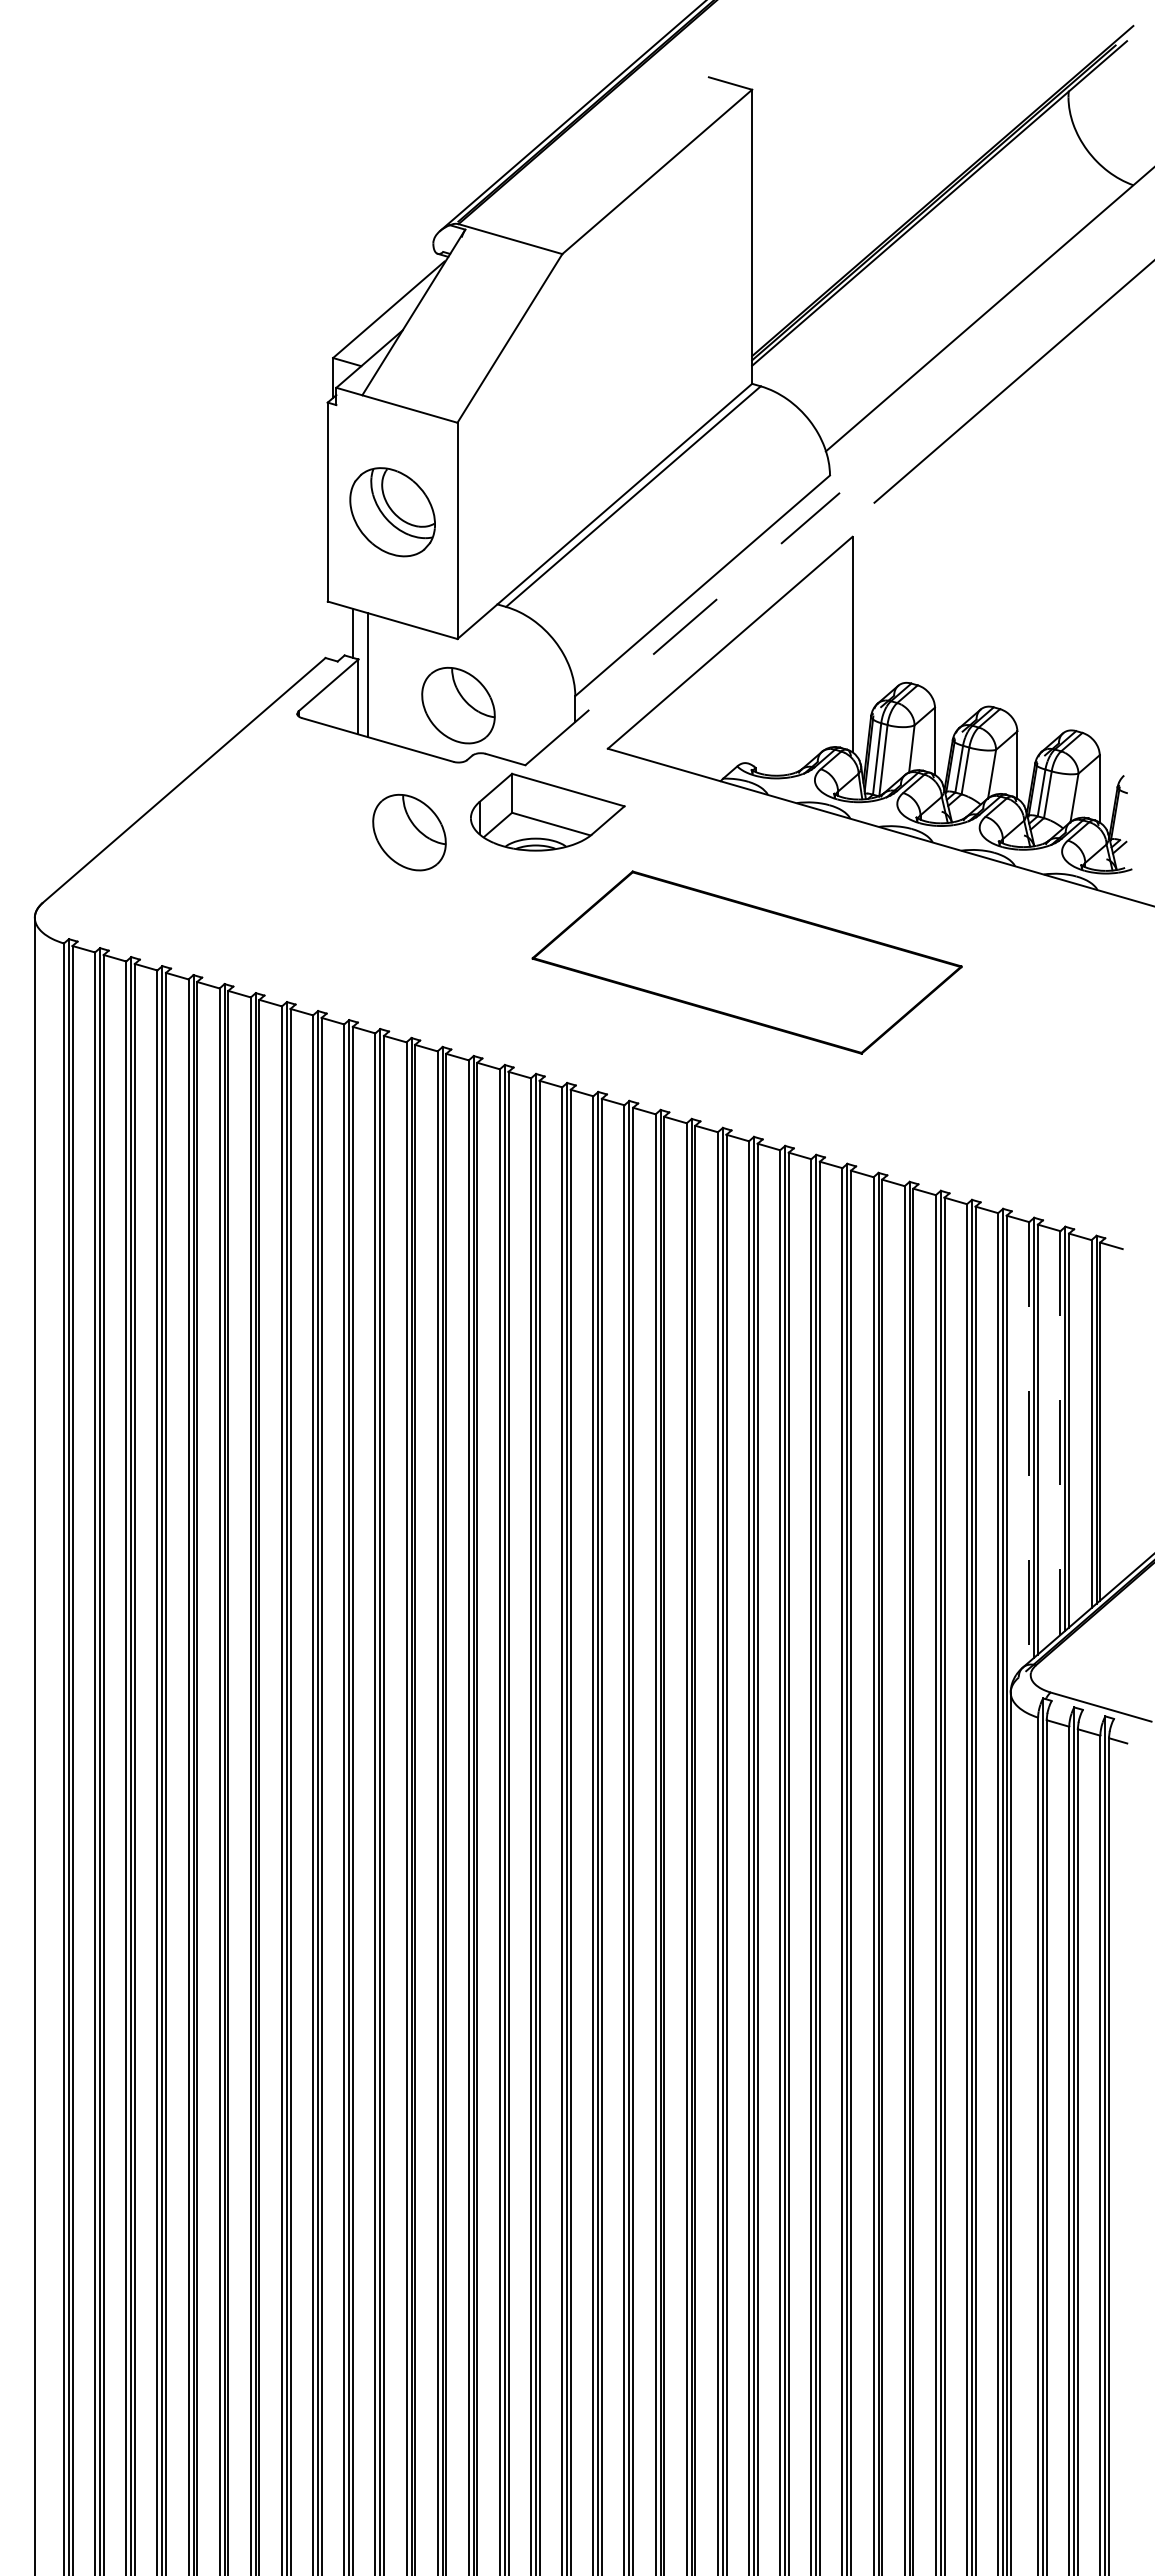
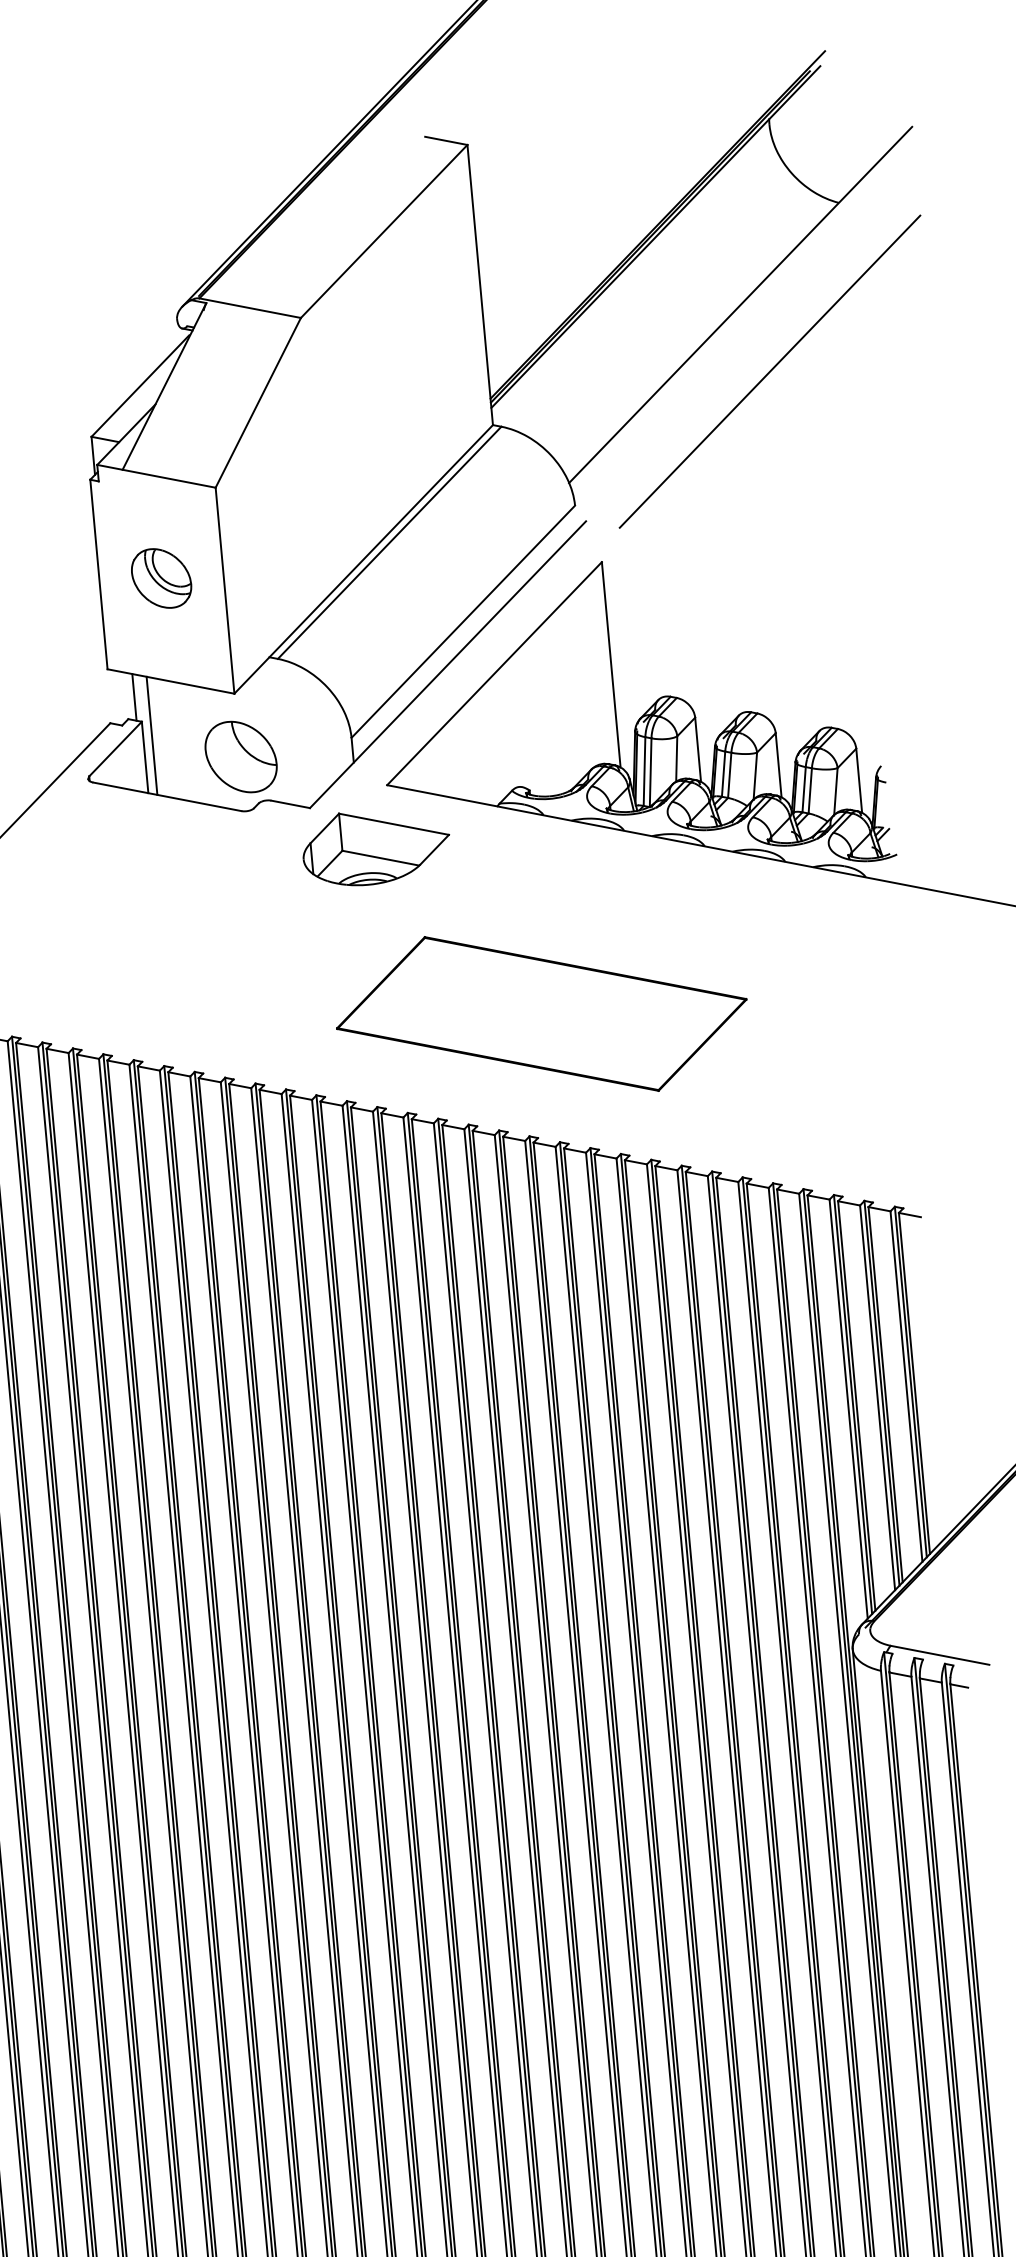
part: (392, 511) -> (161, 577), size x0.71
line: (683, 628) -> (448, 664), dashed -> solid
part: (547, 811) -> (376, 846), moved
part: (409, 832) -> (205, 882), removed
part: (746, 962) -> (541, 1013), moved
line: (1060, 1433) -> (877, 1398), dashed -> solid
line: (1029, 1442) -> (848, 1409), dashed -> solid

